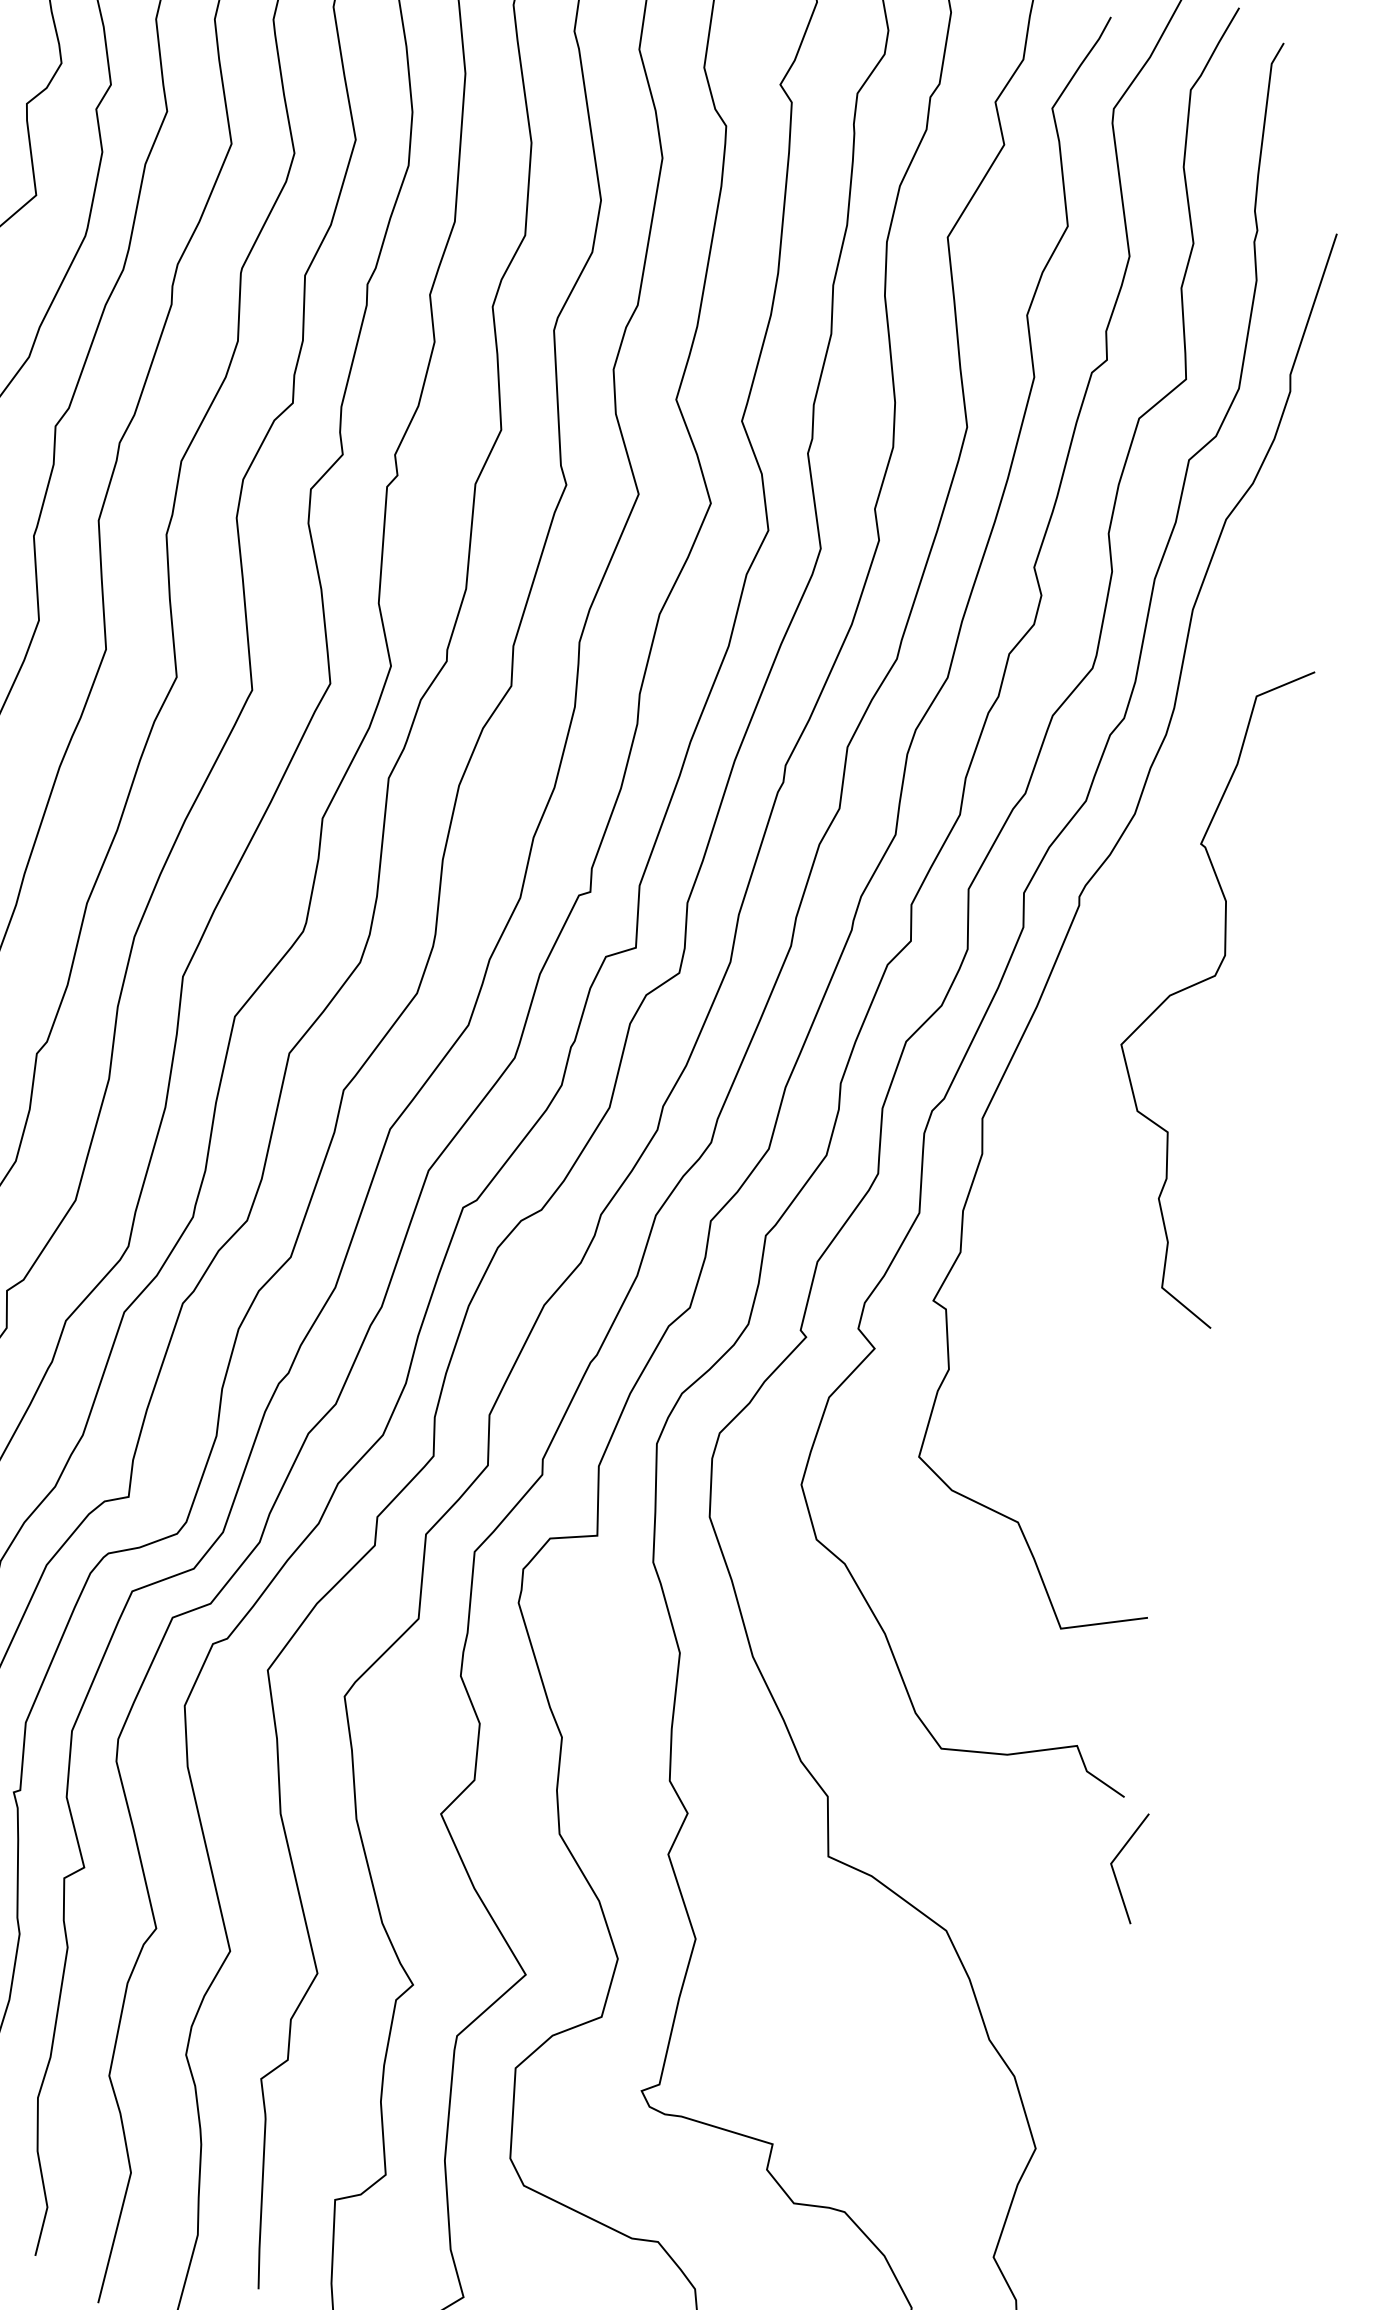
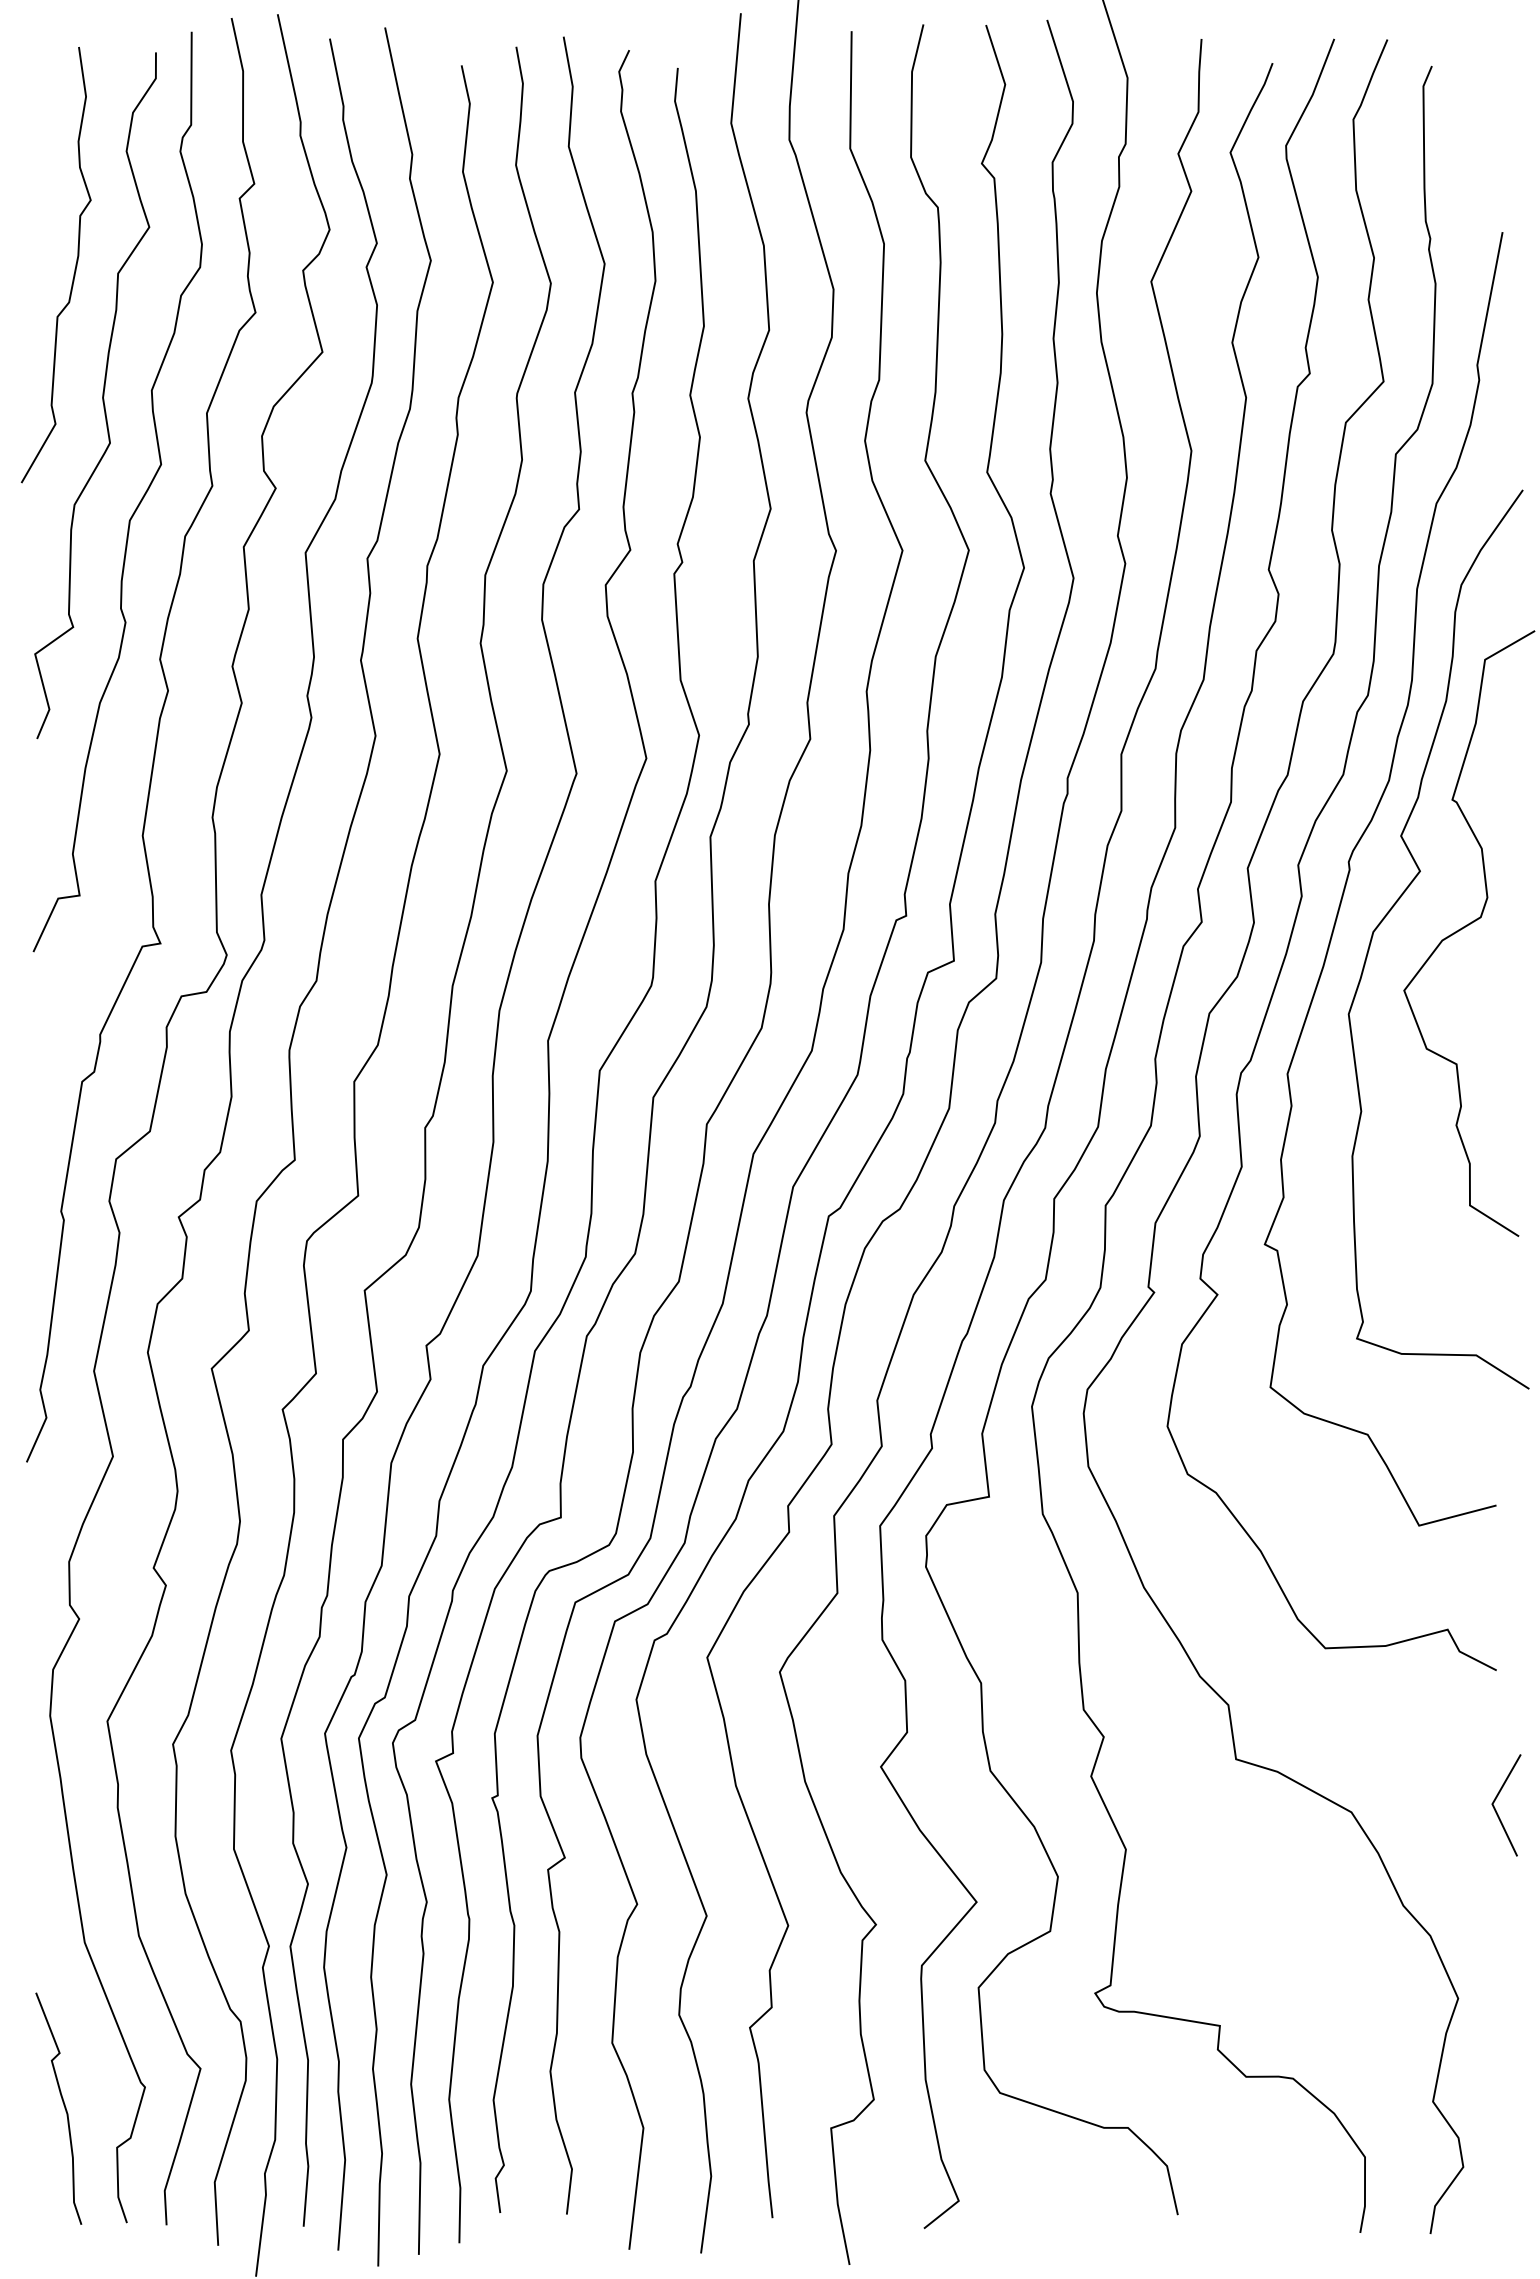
curve: (1122, 951) -> (1394, 906), added
line: (1114, 1871) -> (1496, 1810), moved

